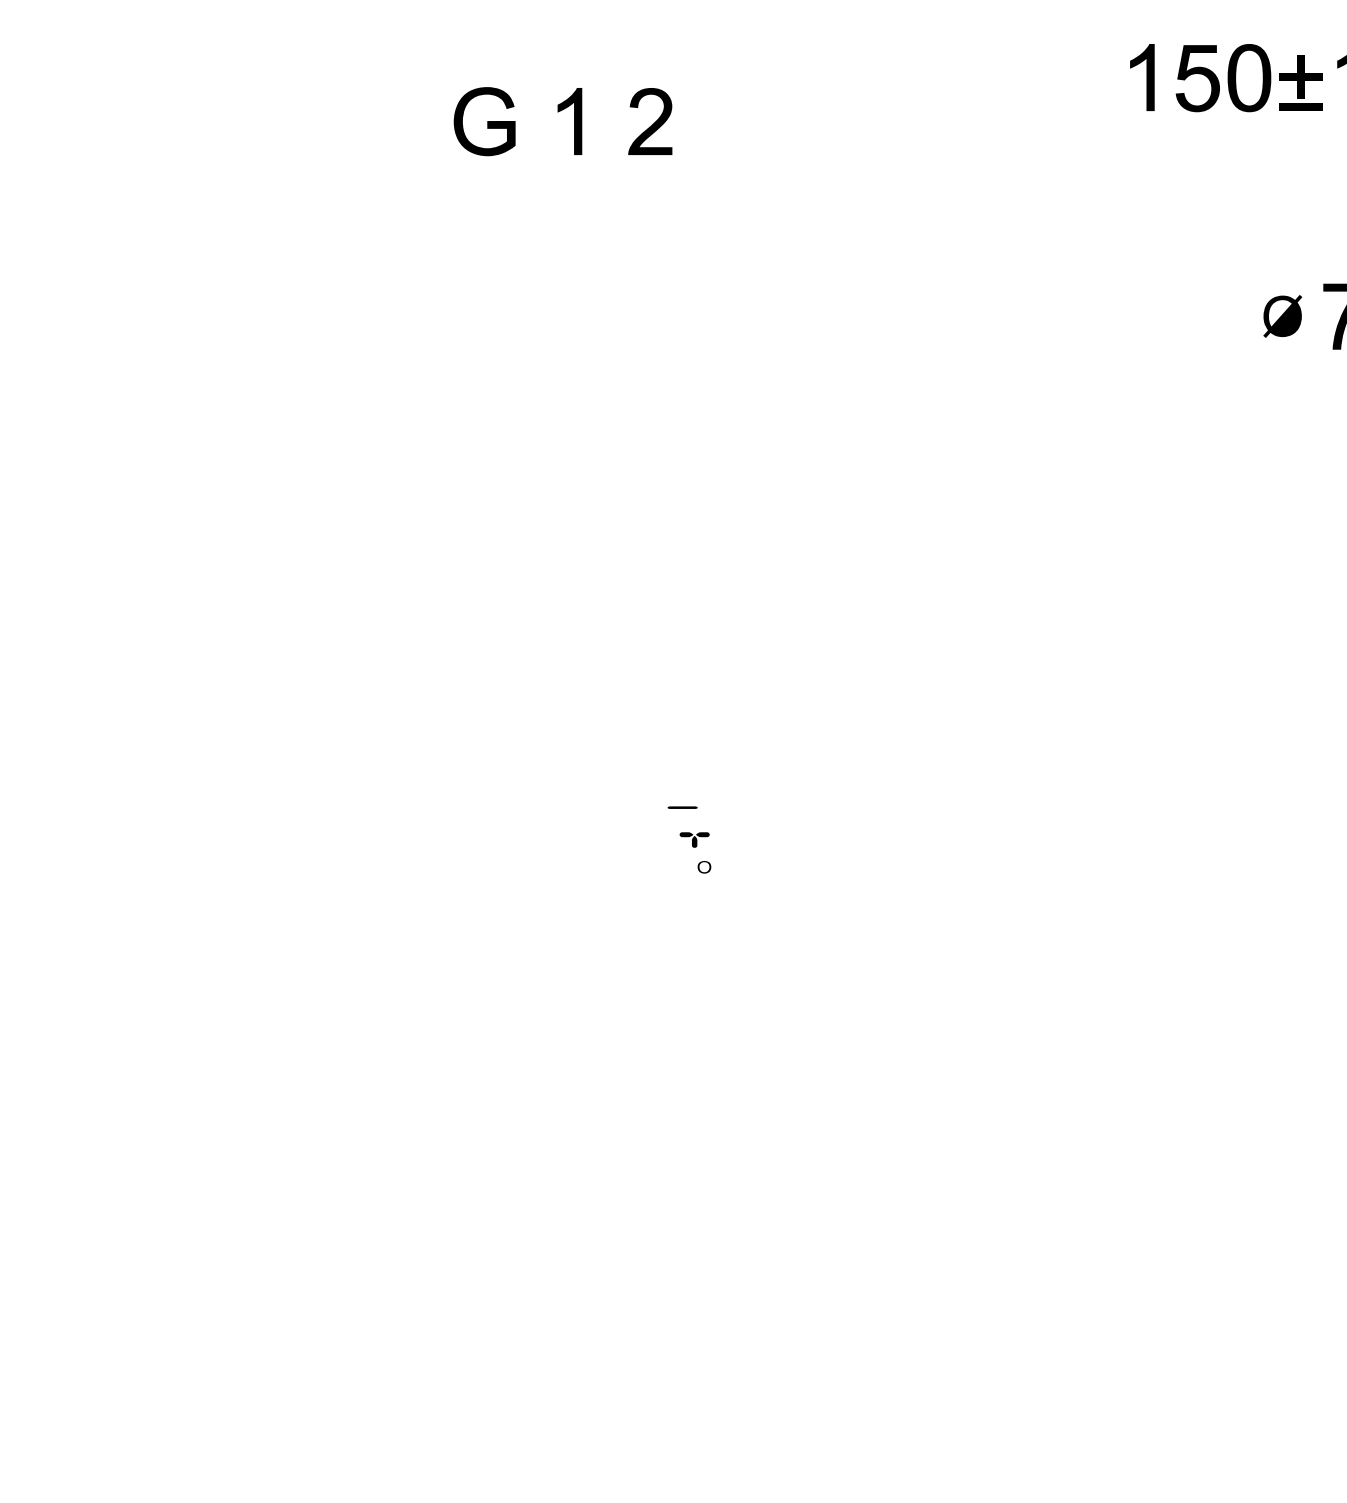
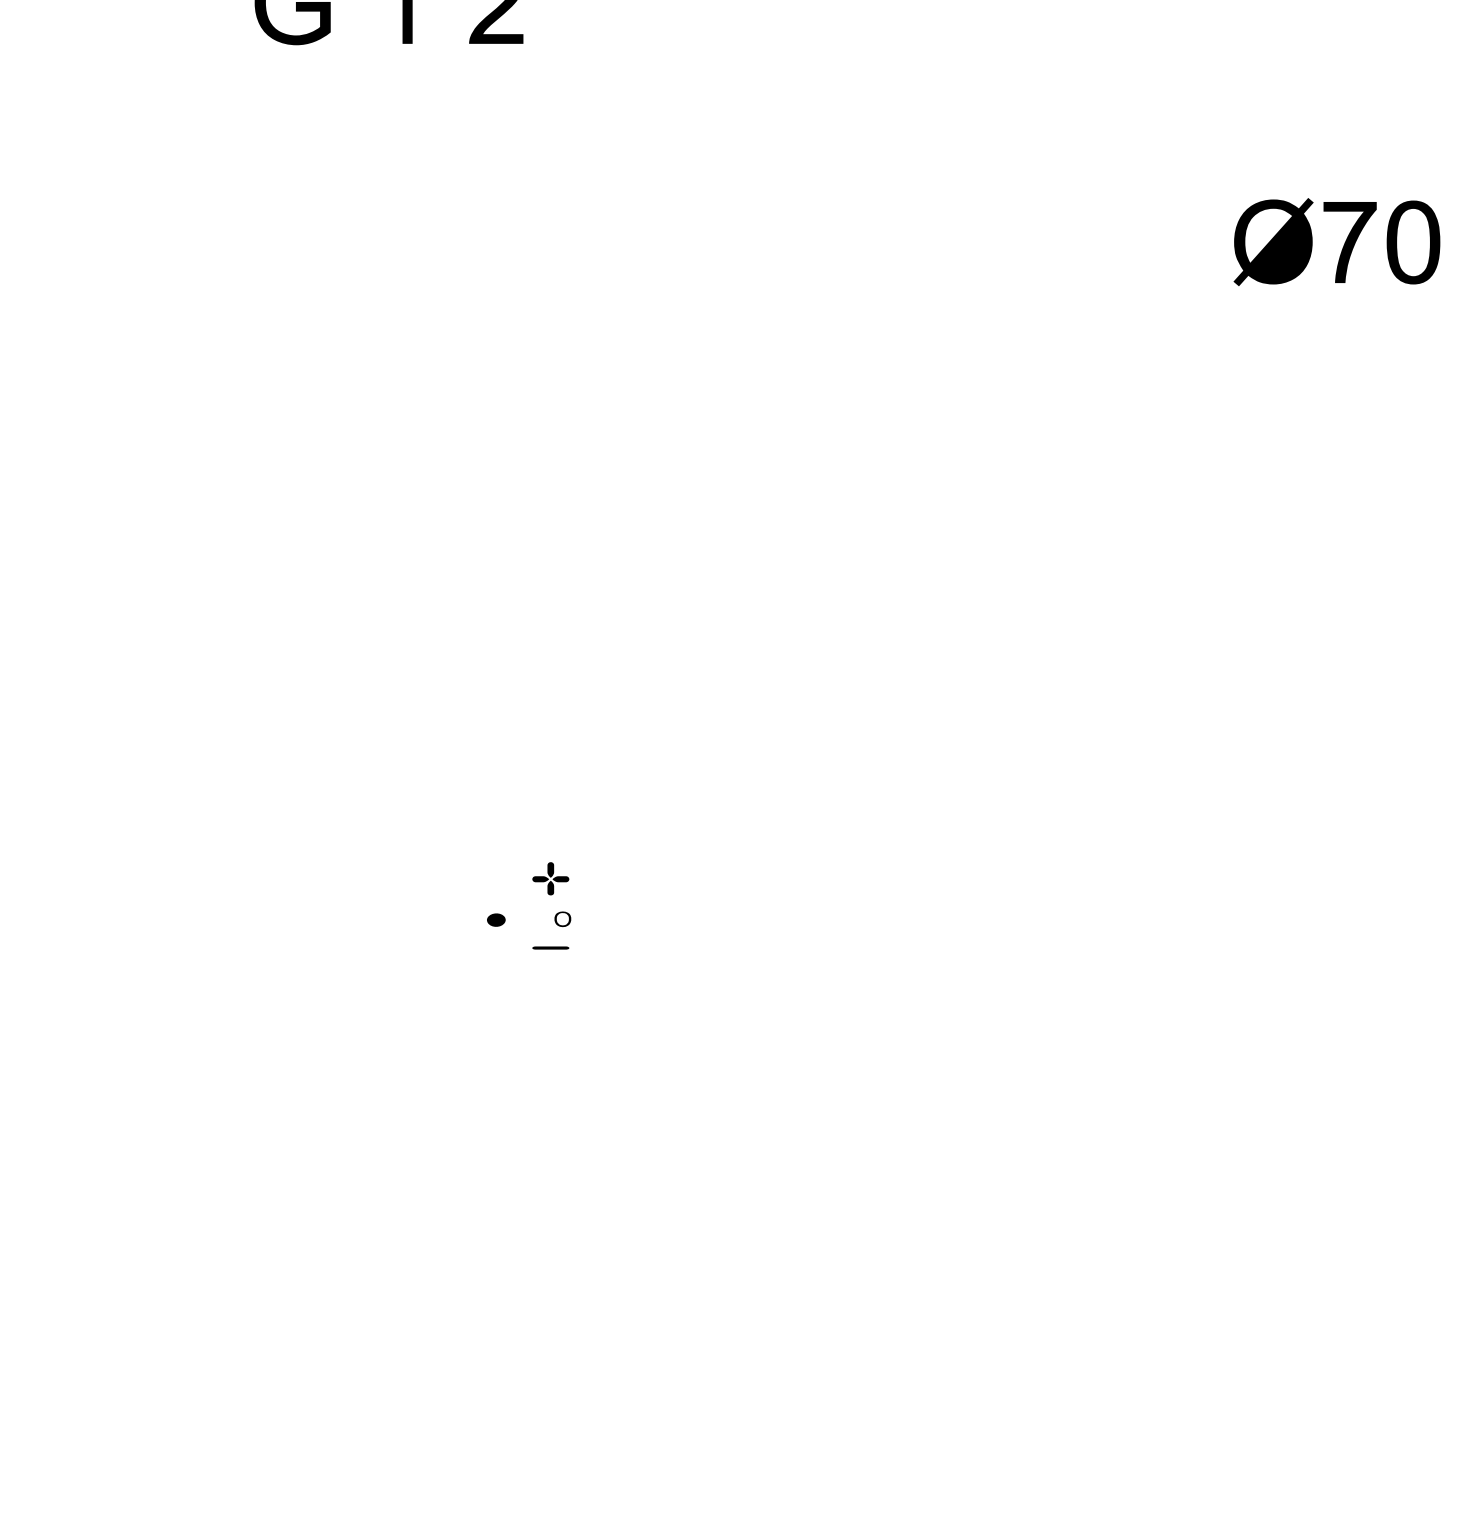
part: (1282, 316) -> (1273, 242), size x1.67
line: (682, 807) -> (550, 947), moved
fill: (694, 826) -> (550, 869), added
fill: (649, 867) -> (495, 919), added

